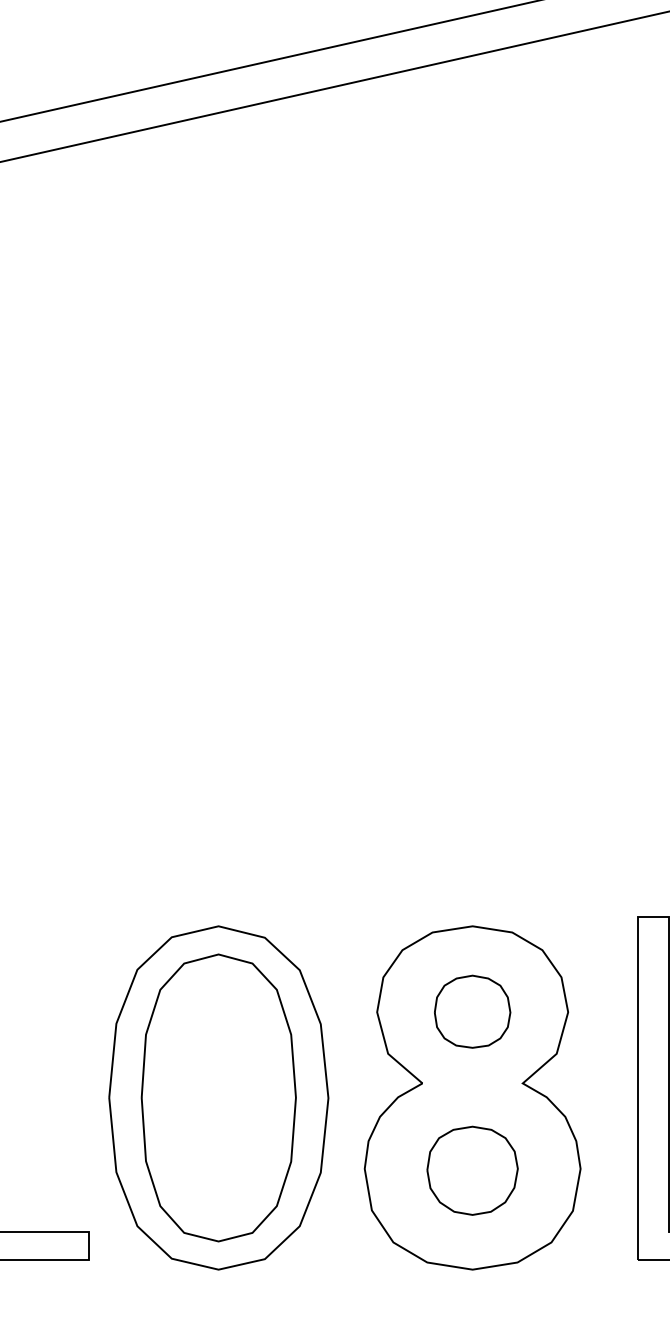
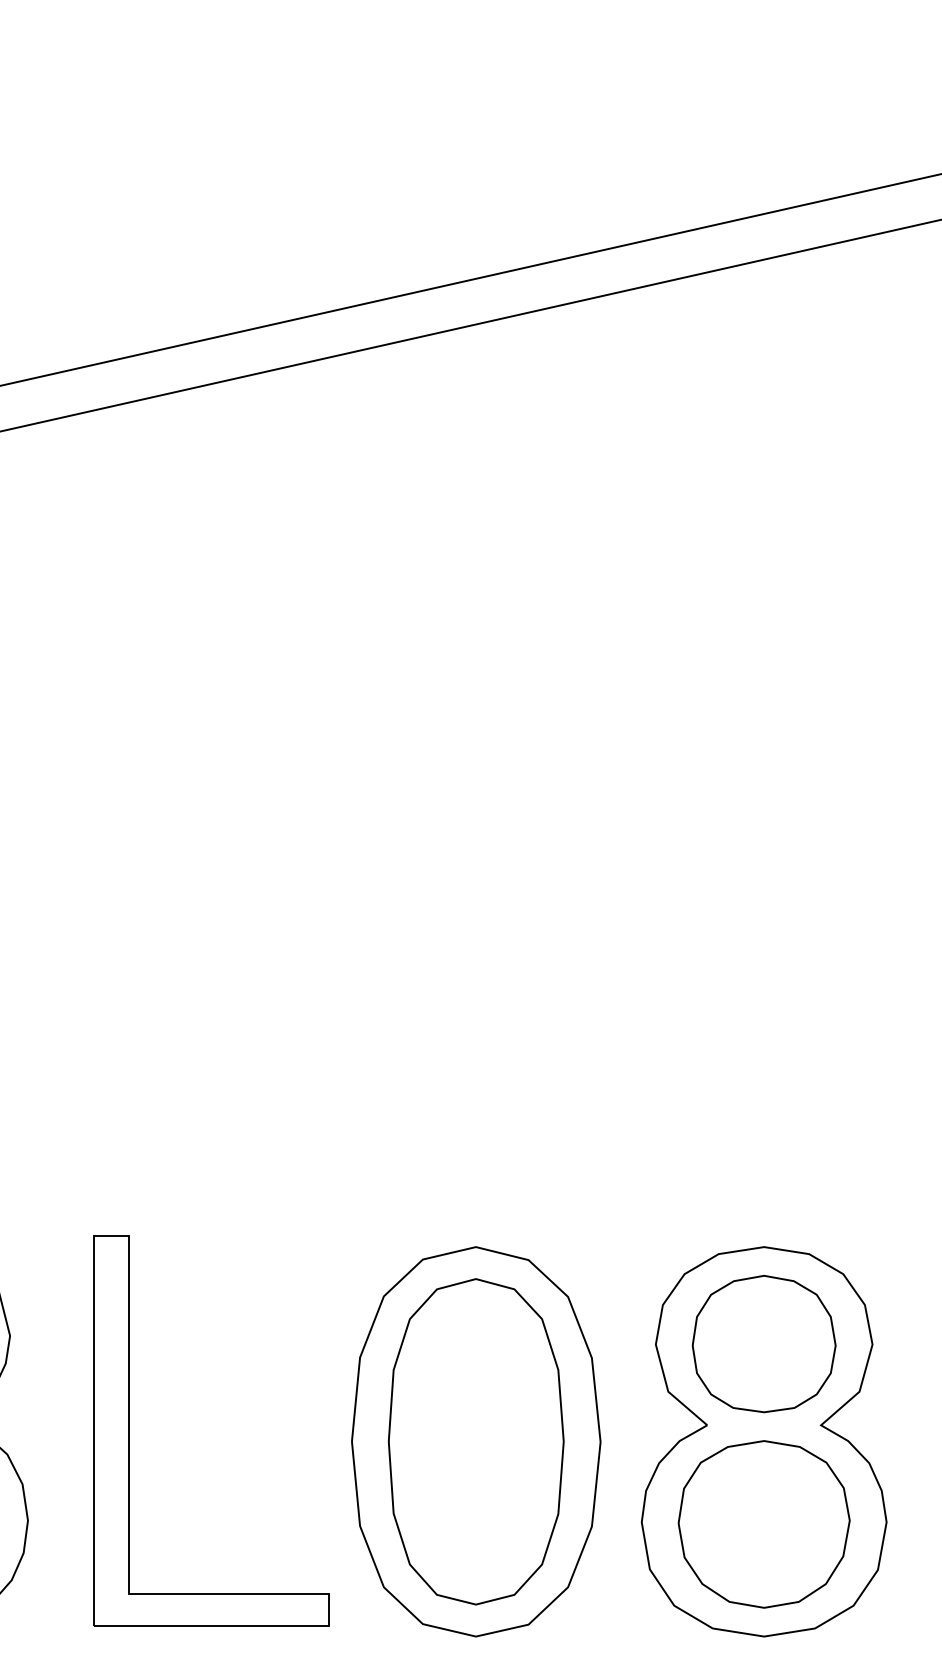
part: (472, 1011) -> (763, 1343), size x1.67
part: (472, 1170) -> (763, 1524), size x1.67

